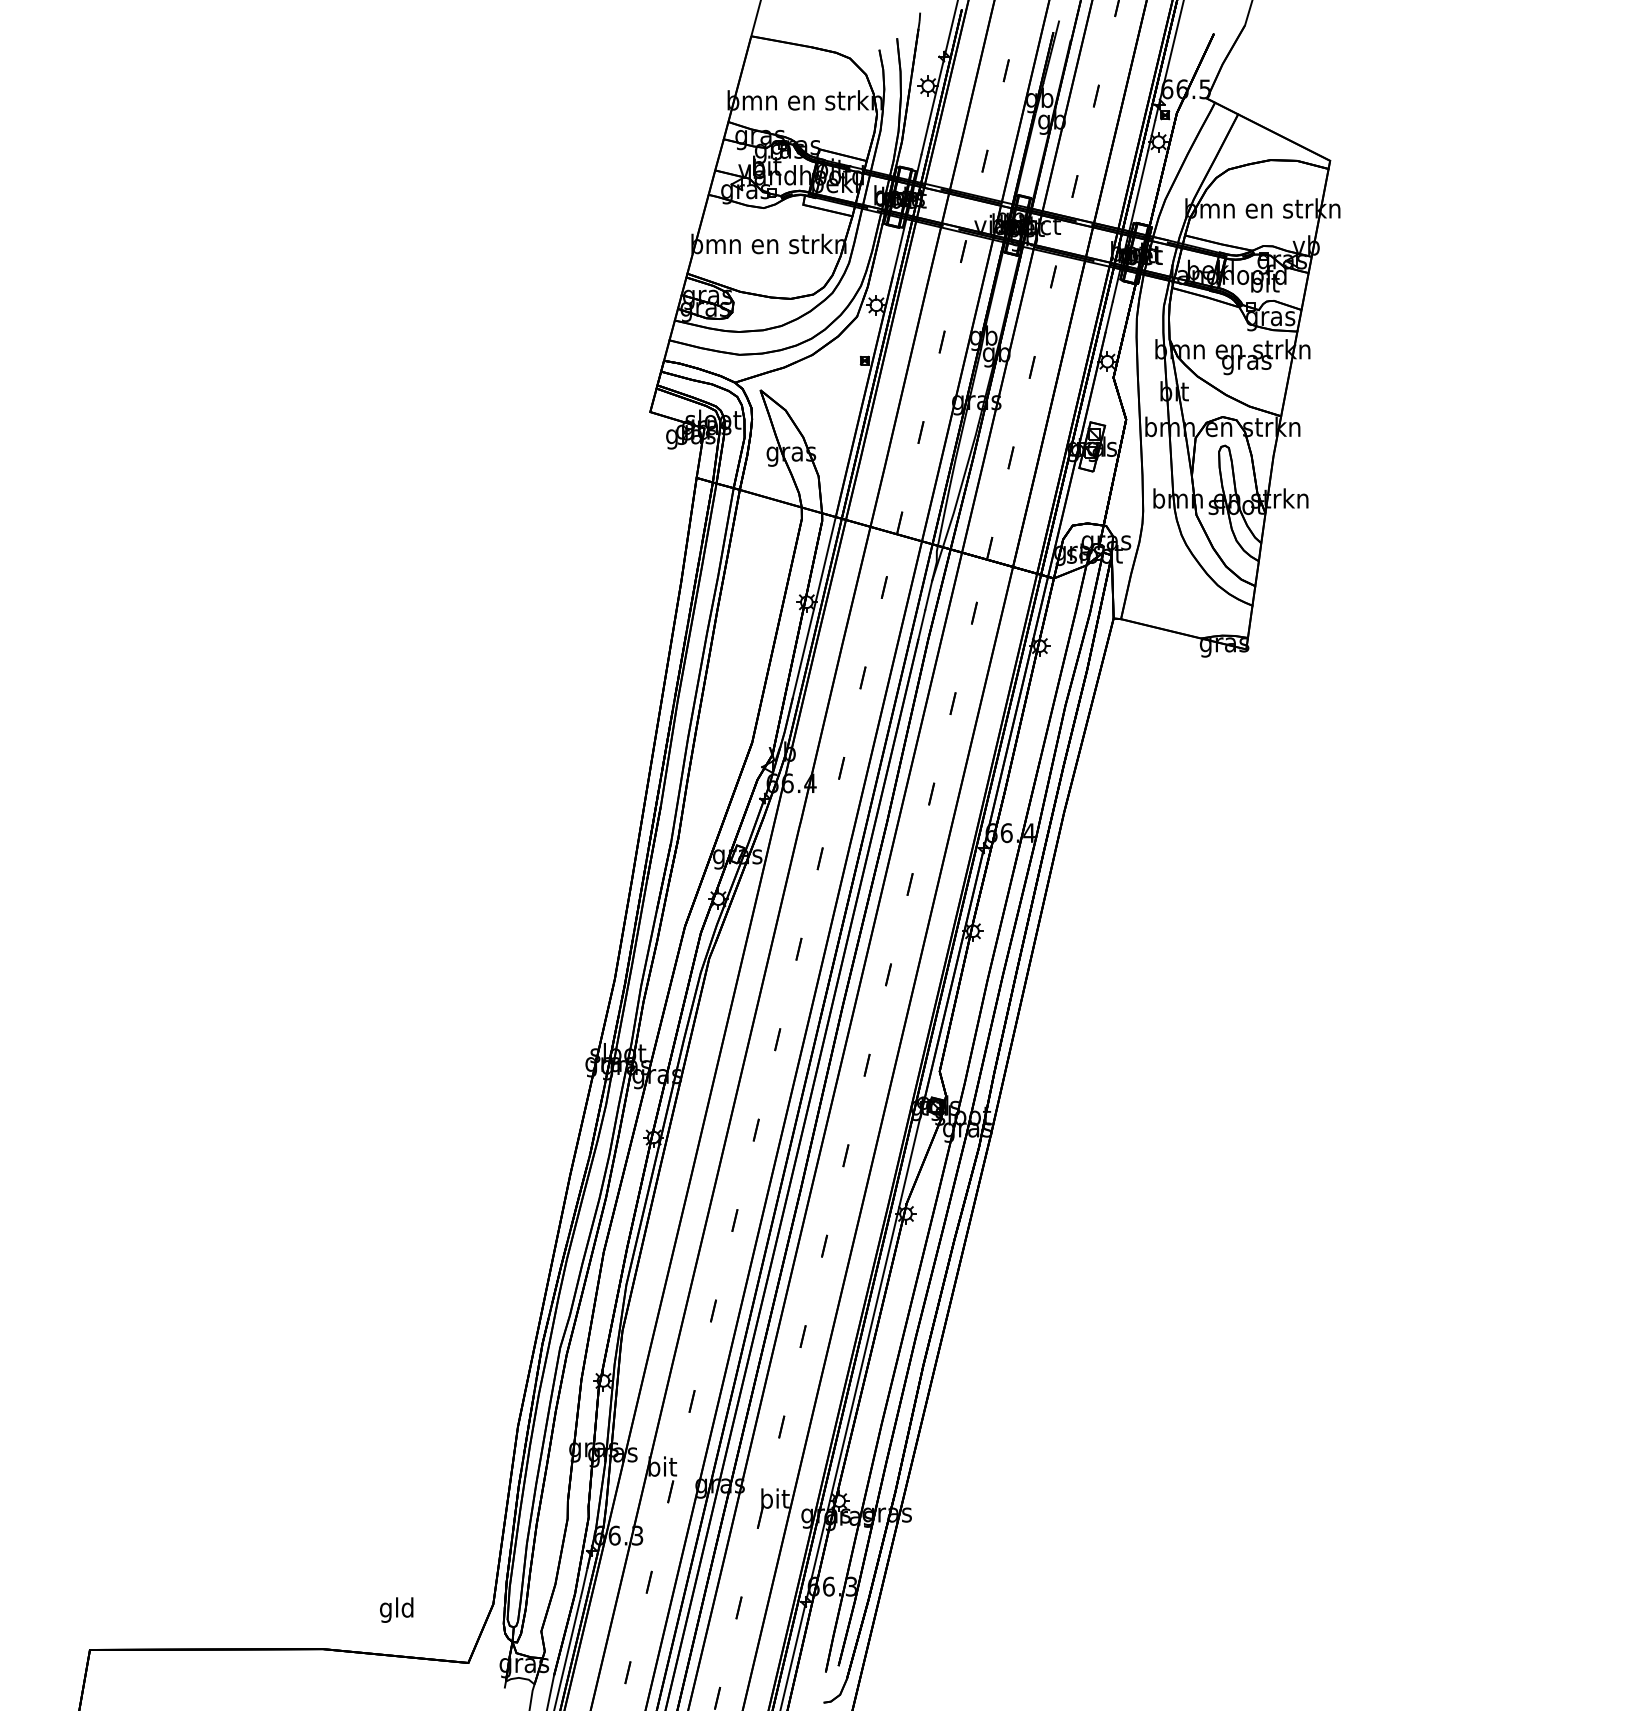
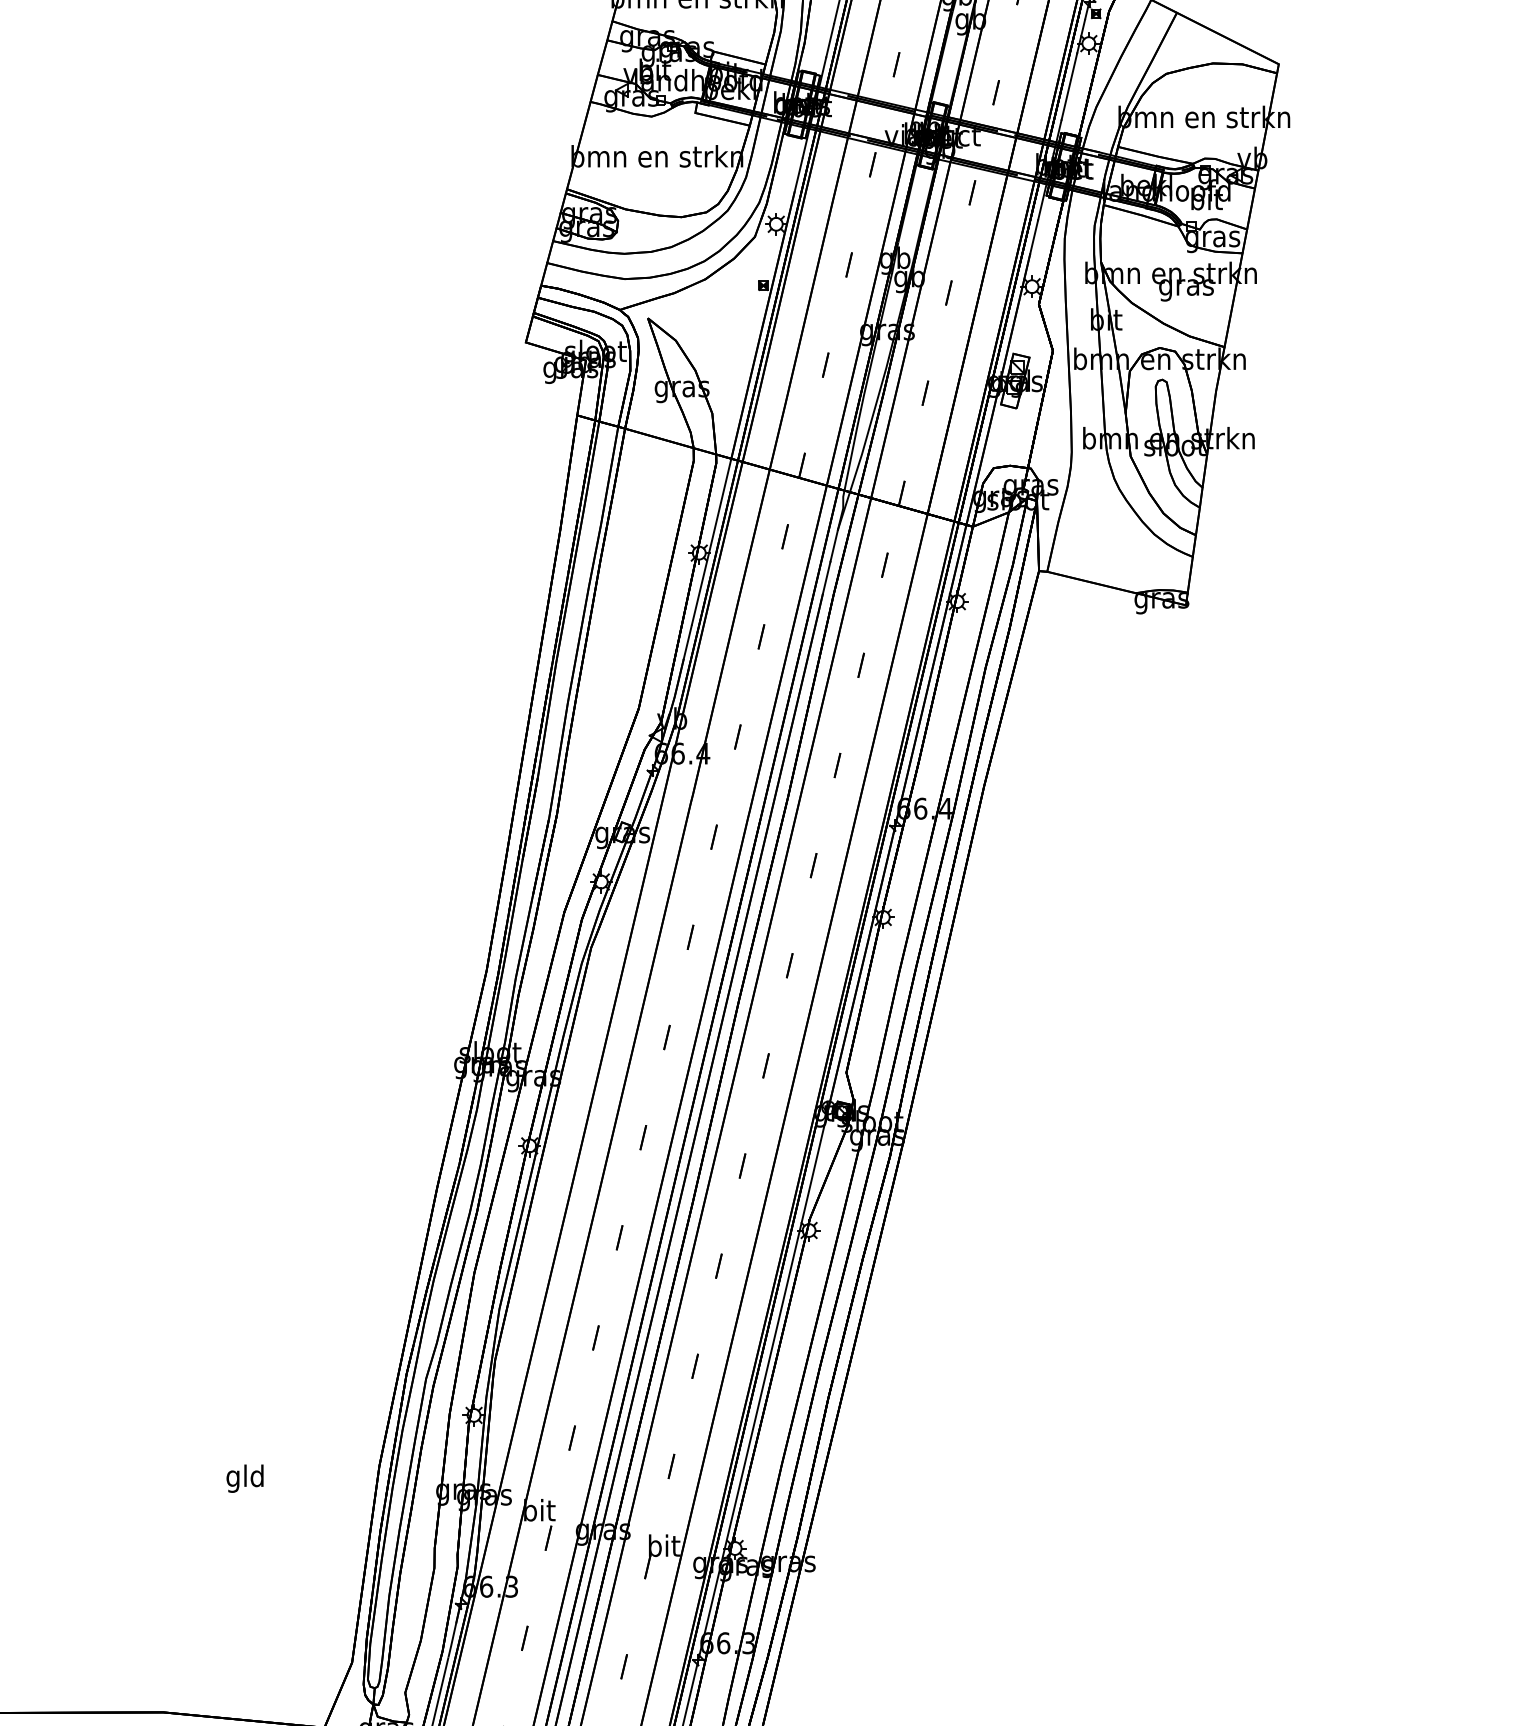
text: (396, 1609) -> (244, 1478), moved

